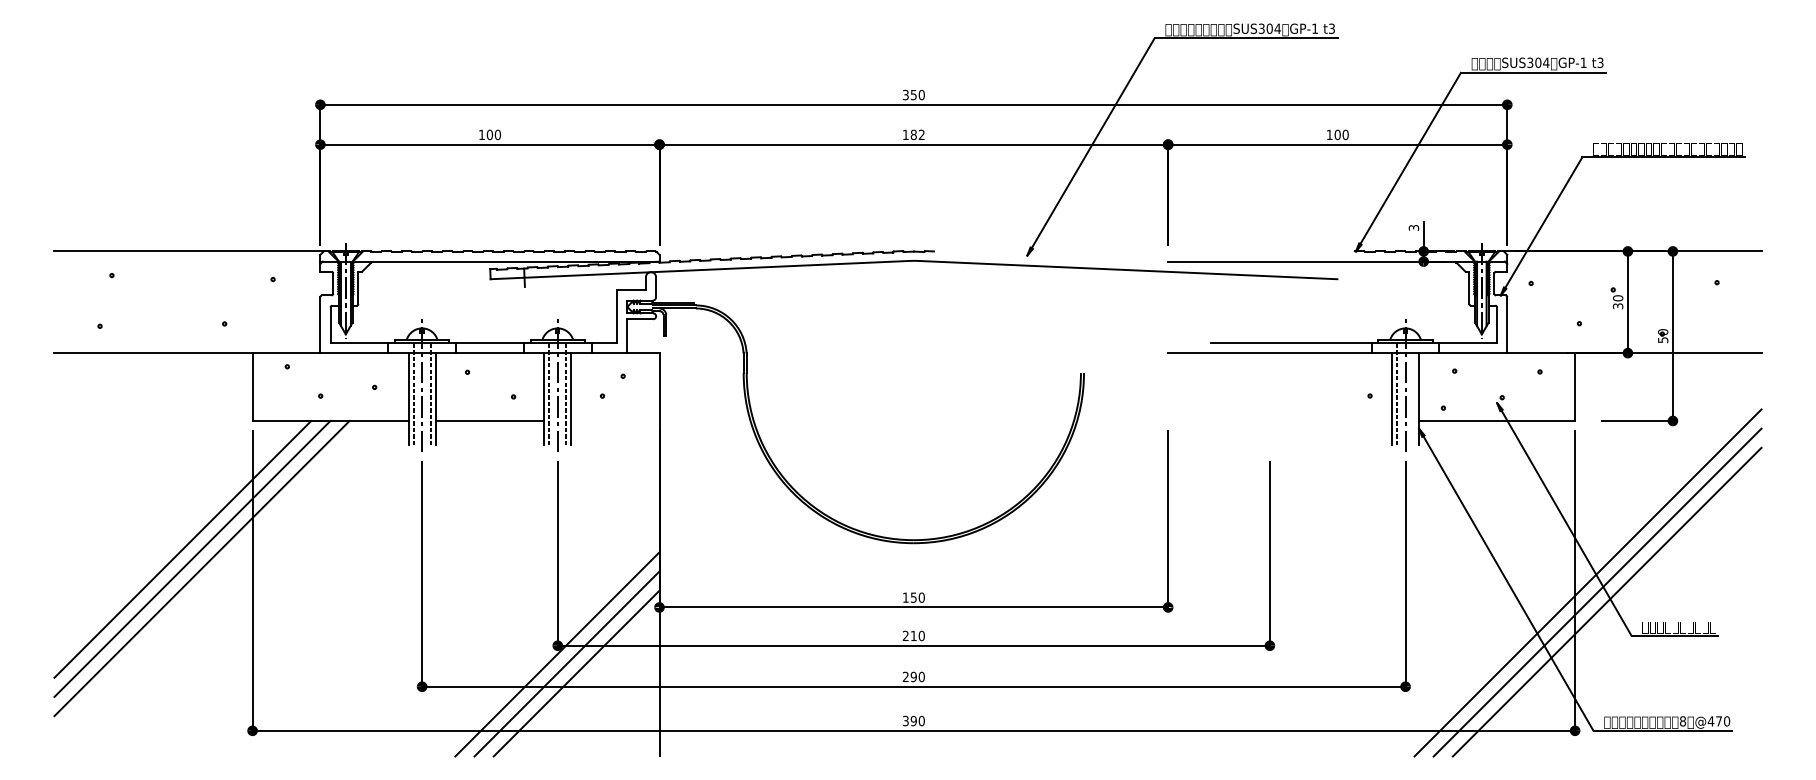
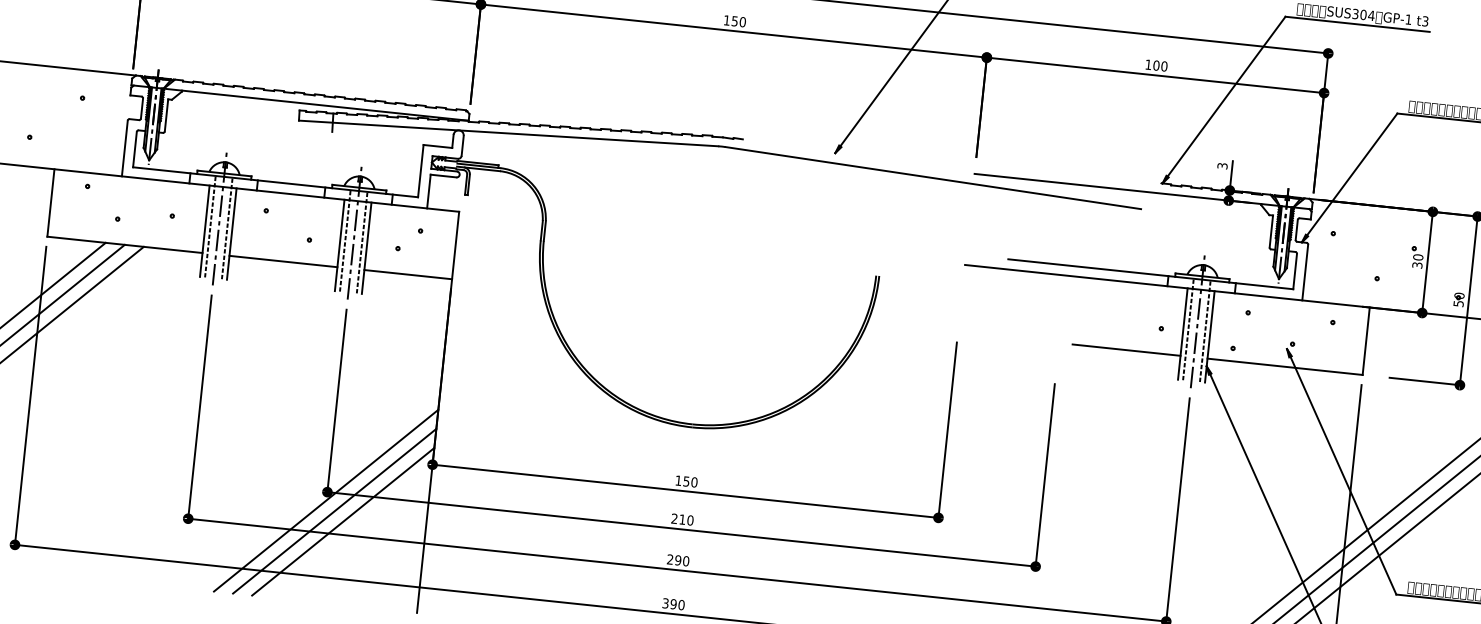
text: (917, 134) -> (738, 21), 182 -> 150
line: (1414, 393) -> (1205, 330), added
line: (615, 420) -> (408, 274), added
line: (1337, 420) -> (1126, 349), added

